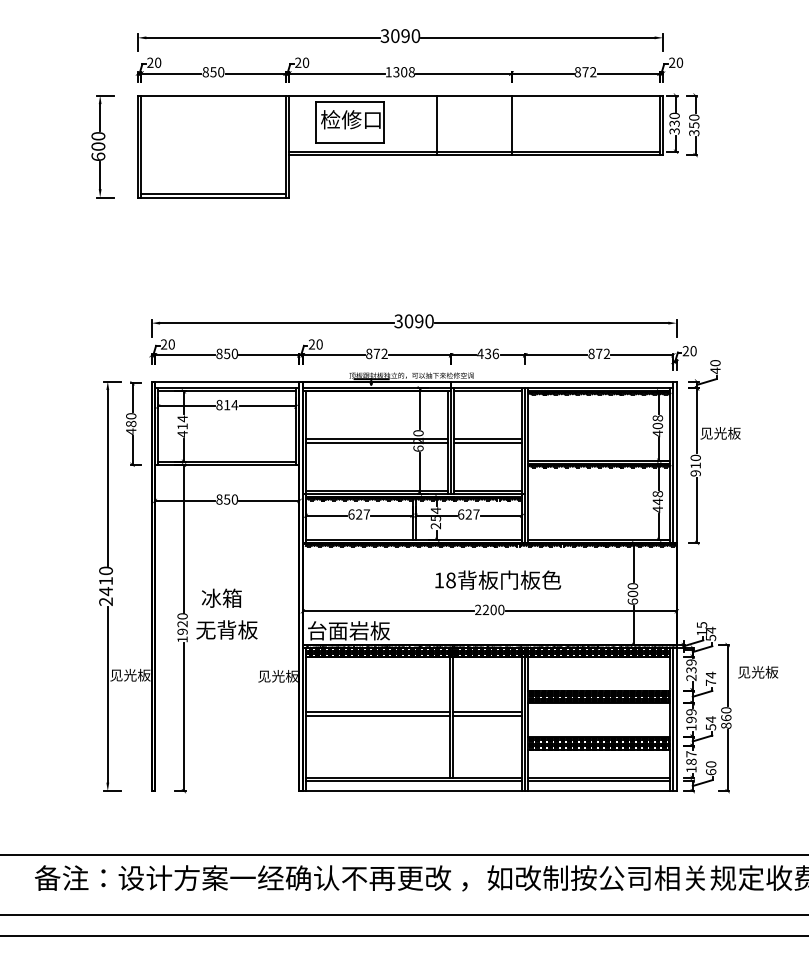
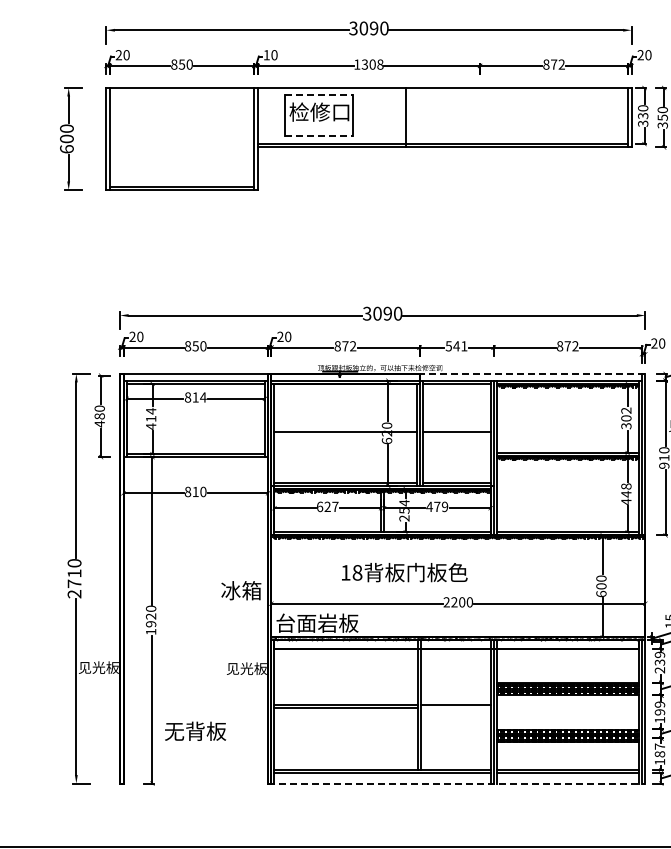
text: (298, 62) -> (267, 54), 20 -> 10
line: (350, 102) -> (319, 94), solid -> dashed
line: (511, 125) -> (480, 117), removed
line: (350, 143) -> (319, 135), solid -> dashed
text: (488, 353) -> (457, 345), 436 -> 541
line: (563, 381) -> (532, 373), solid -> dashed
text: (657, 425) -> (626, 417), 408 -> 302
line: (376, 442) -> (345, 434), removed
line: (488, 442) -> (457, 434), removed
text: (227, 499) -> (196, 491), 850 -> 810
text: (468, 514) -> (437, 506), 627 -> 479
text: (498, 579) -> (405, 571), moved
text: (105, 591) -> (74, 583), 2410 -> 2710
text: (221, 597) -> (241, 589), moved
text: (226, 629) -> (195, 730), moved
hatch: (487, 651) -> (456, 643), removed
line: (487, 715) -> (456, 707), removed
line: (488, 791) -> (457, 783), solid -> dashed

